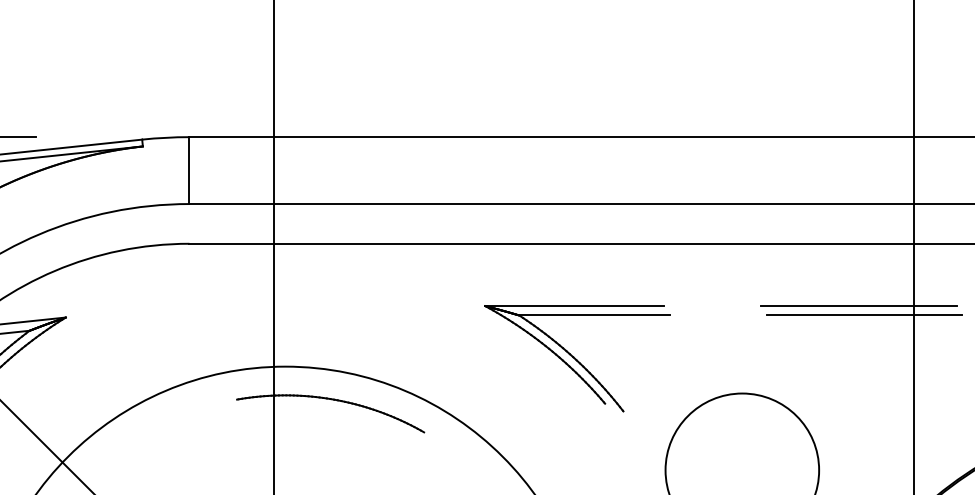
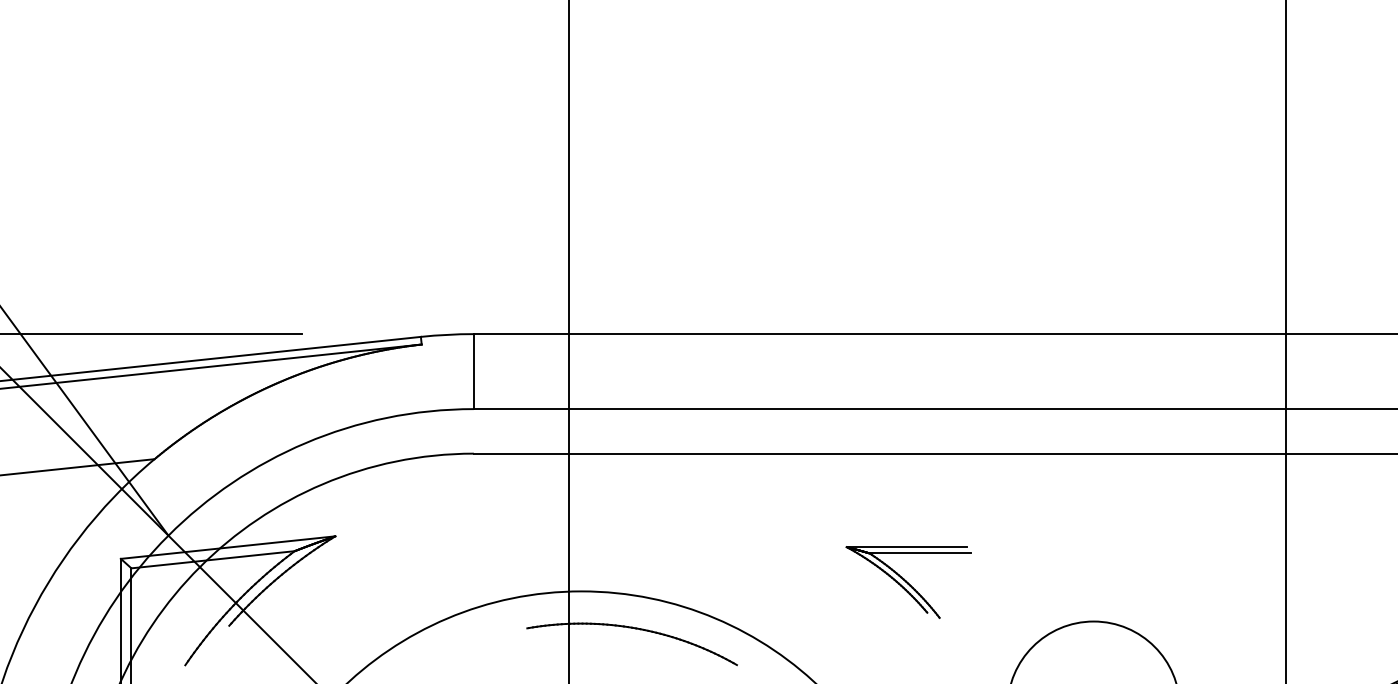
line: (858, 306) -> (1224, 523), removed
line: (864, 315) -> (1230, 534), removed
part: (577, 358) -> (908, 582), size x0.6

